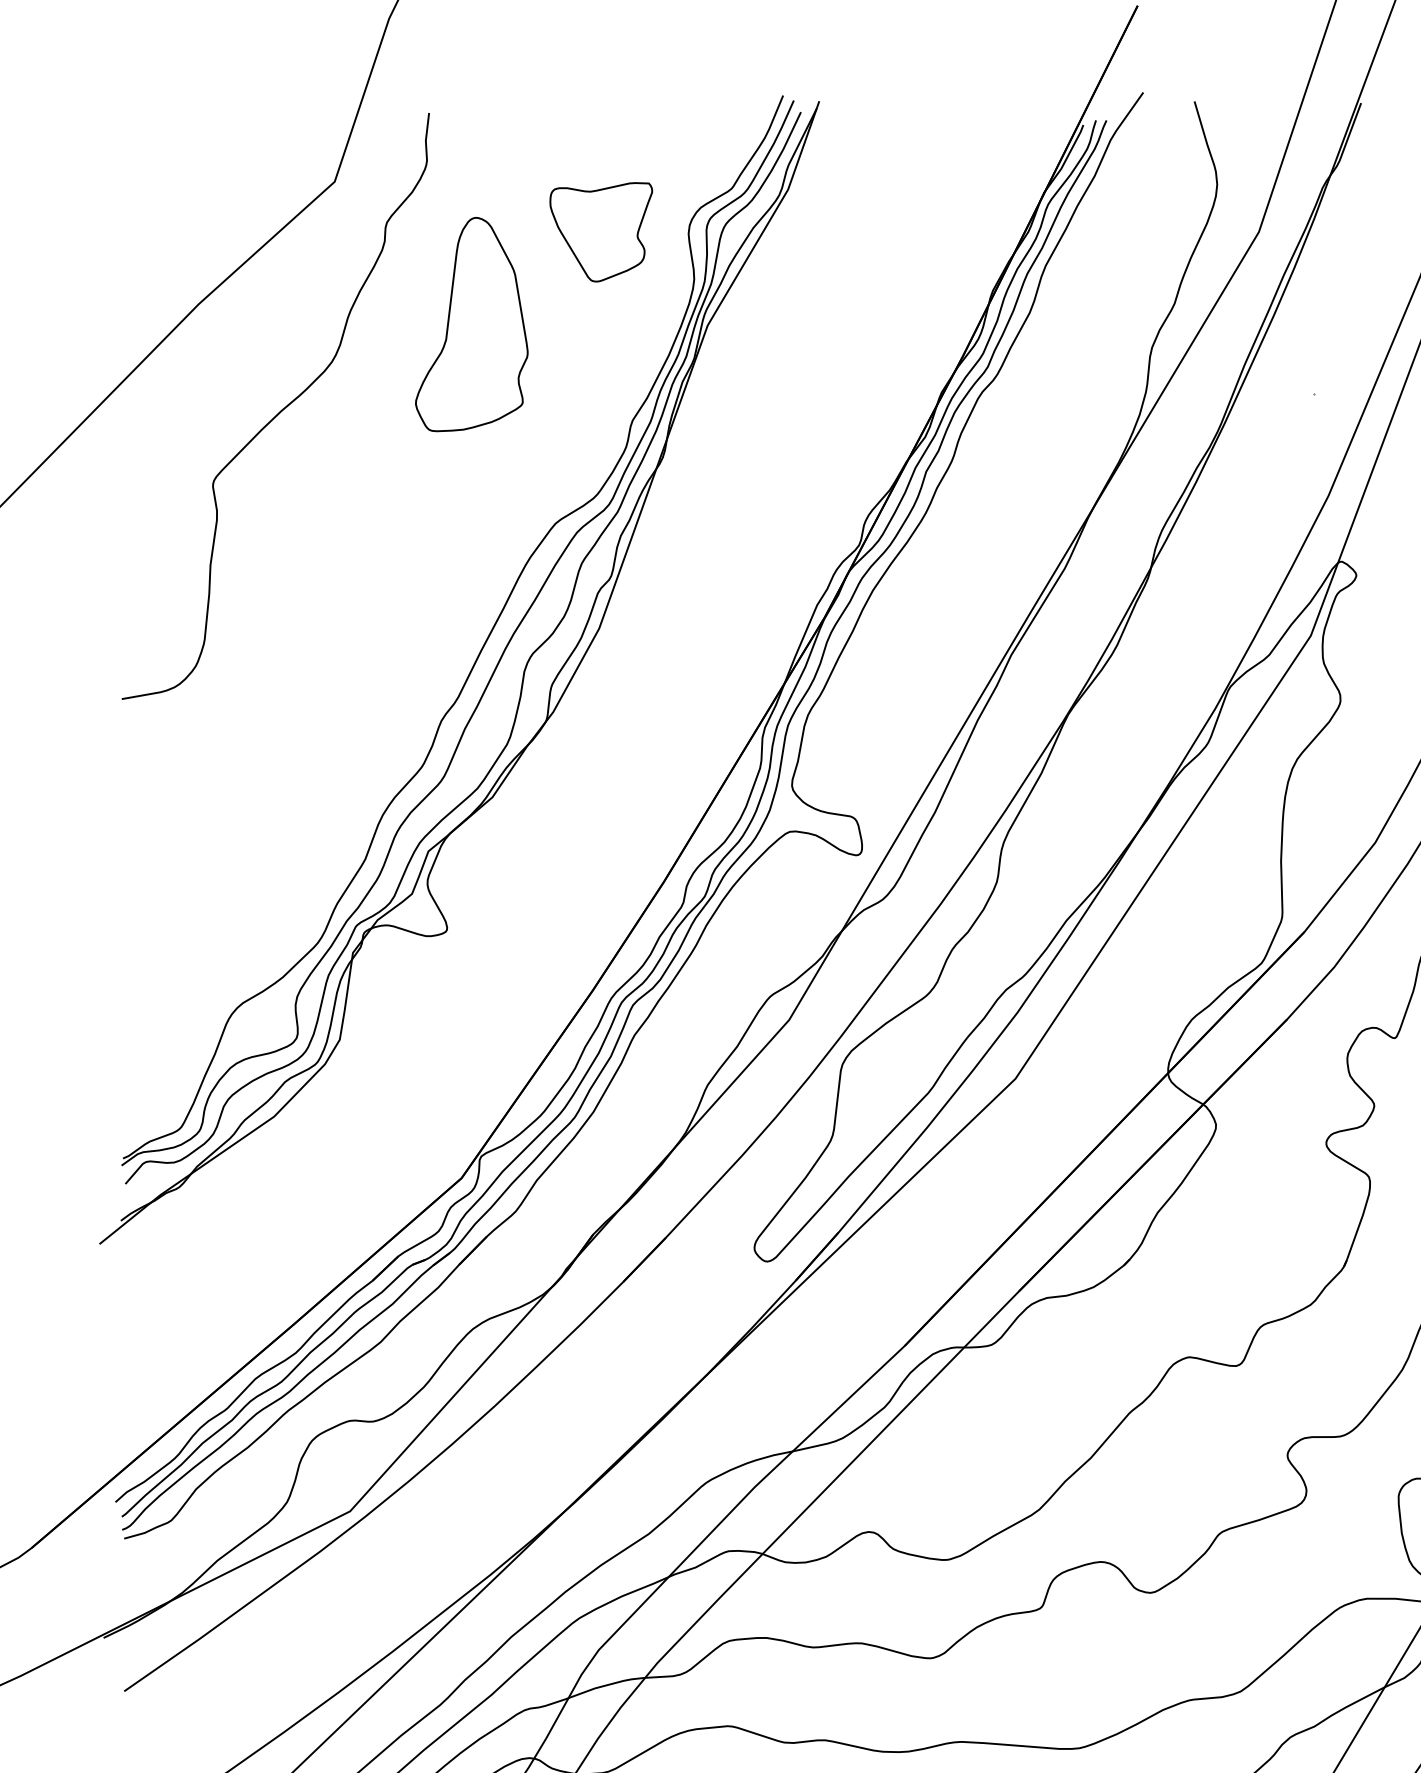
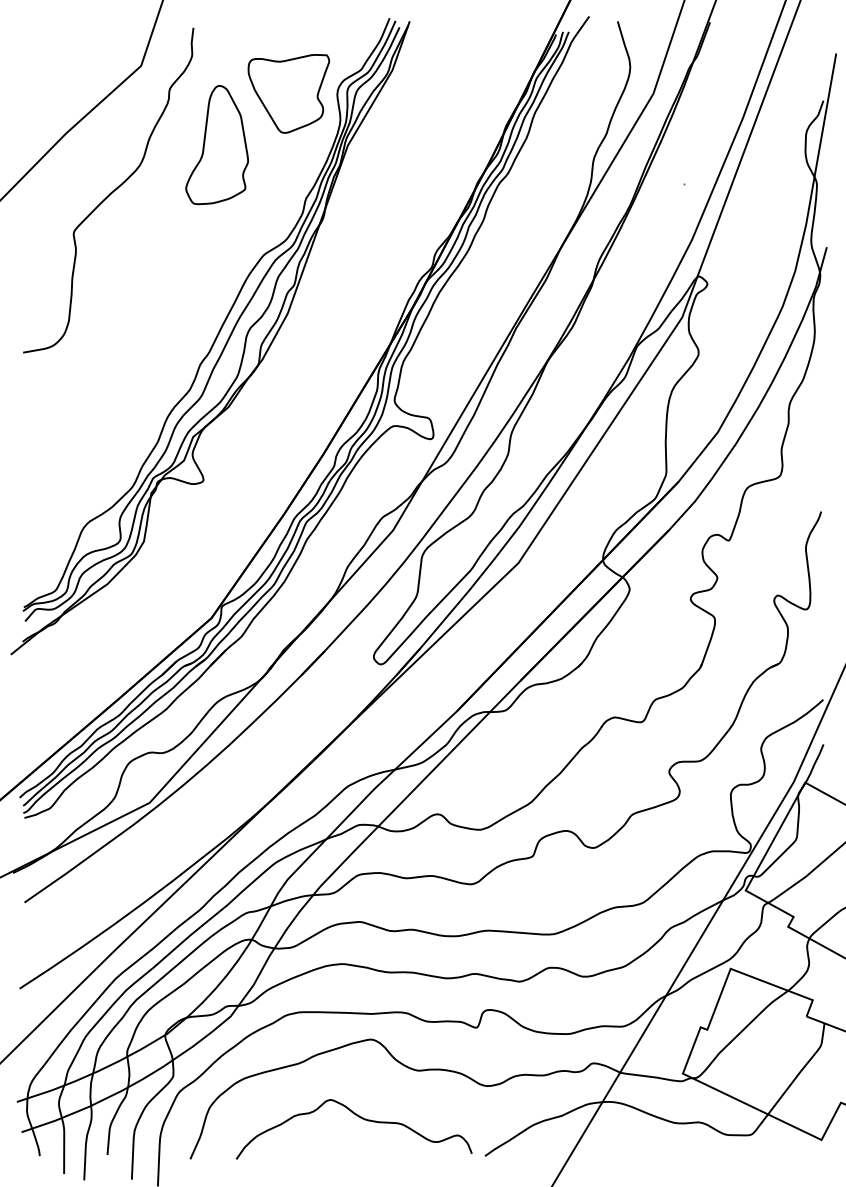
part: (600, 231) -> (288, 93), size x1.43

